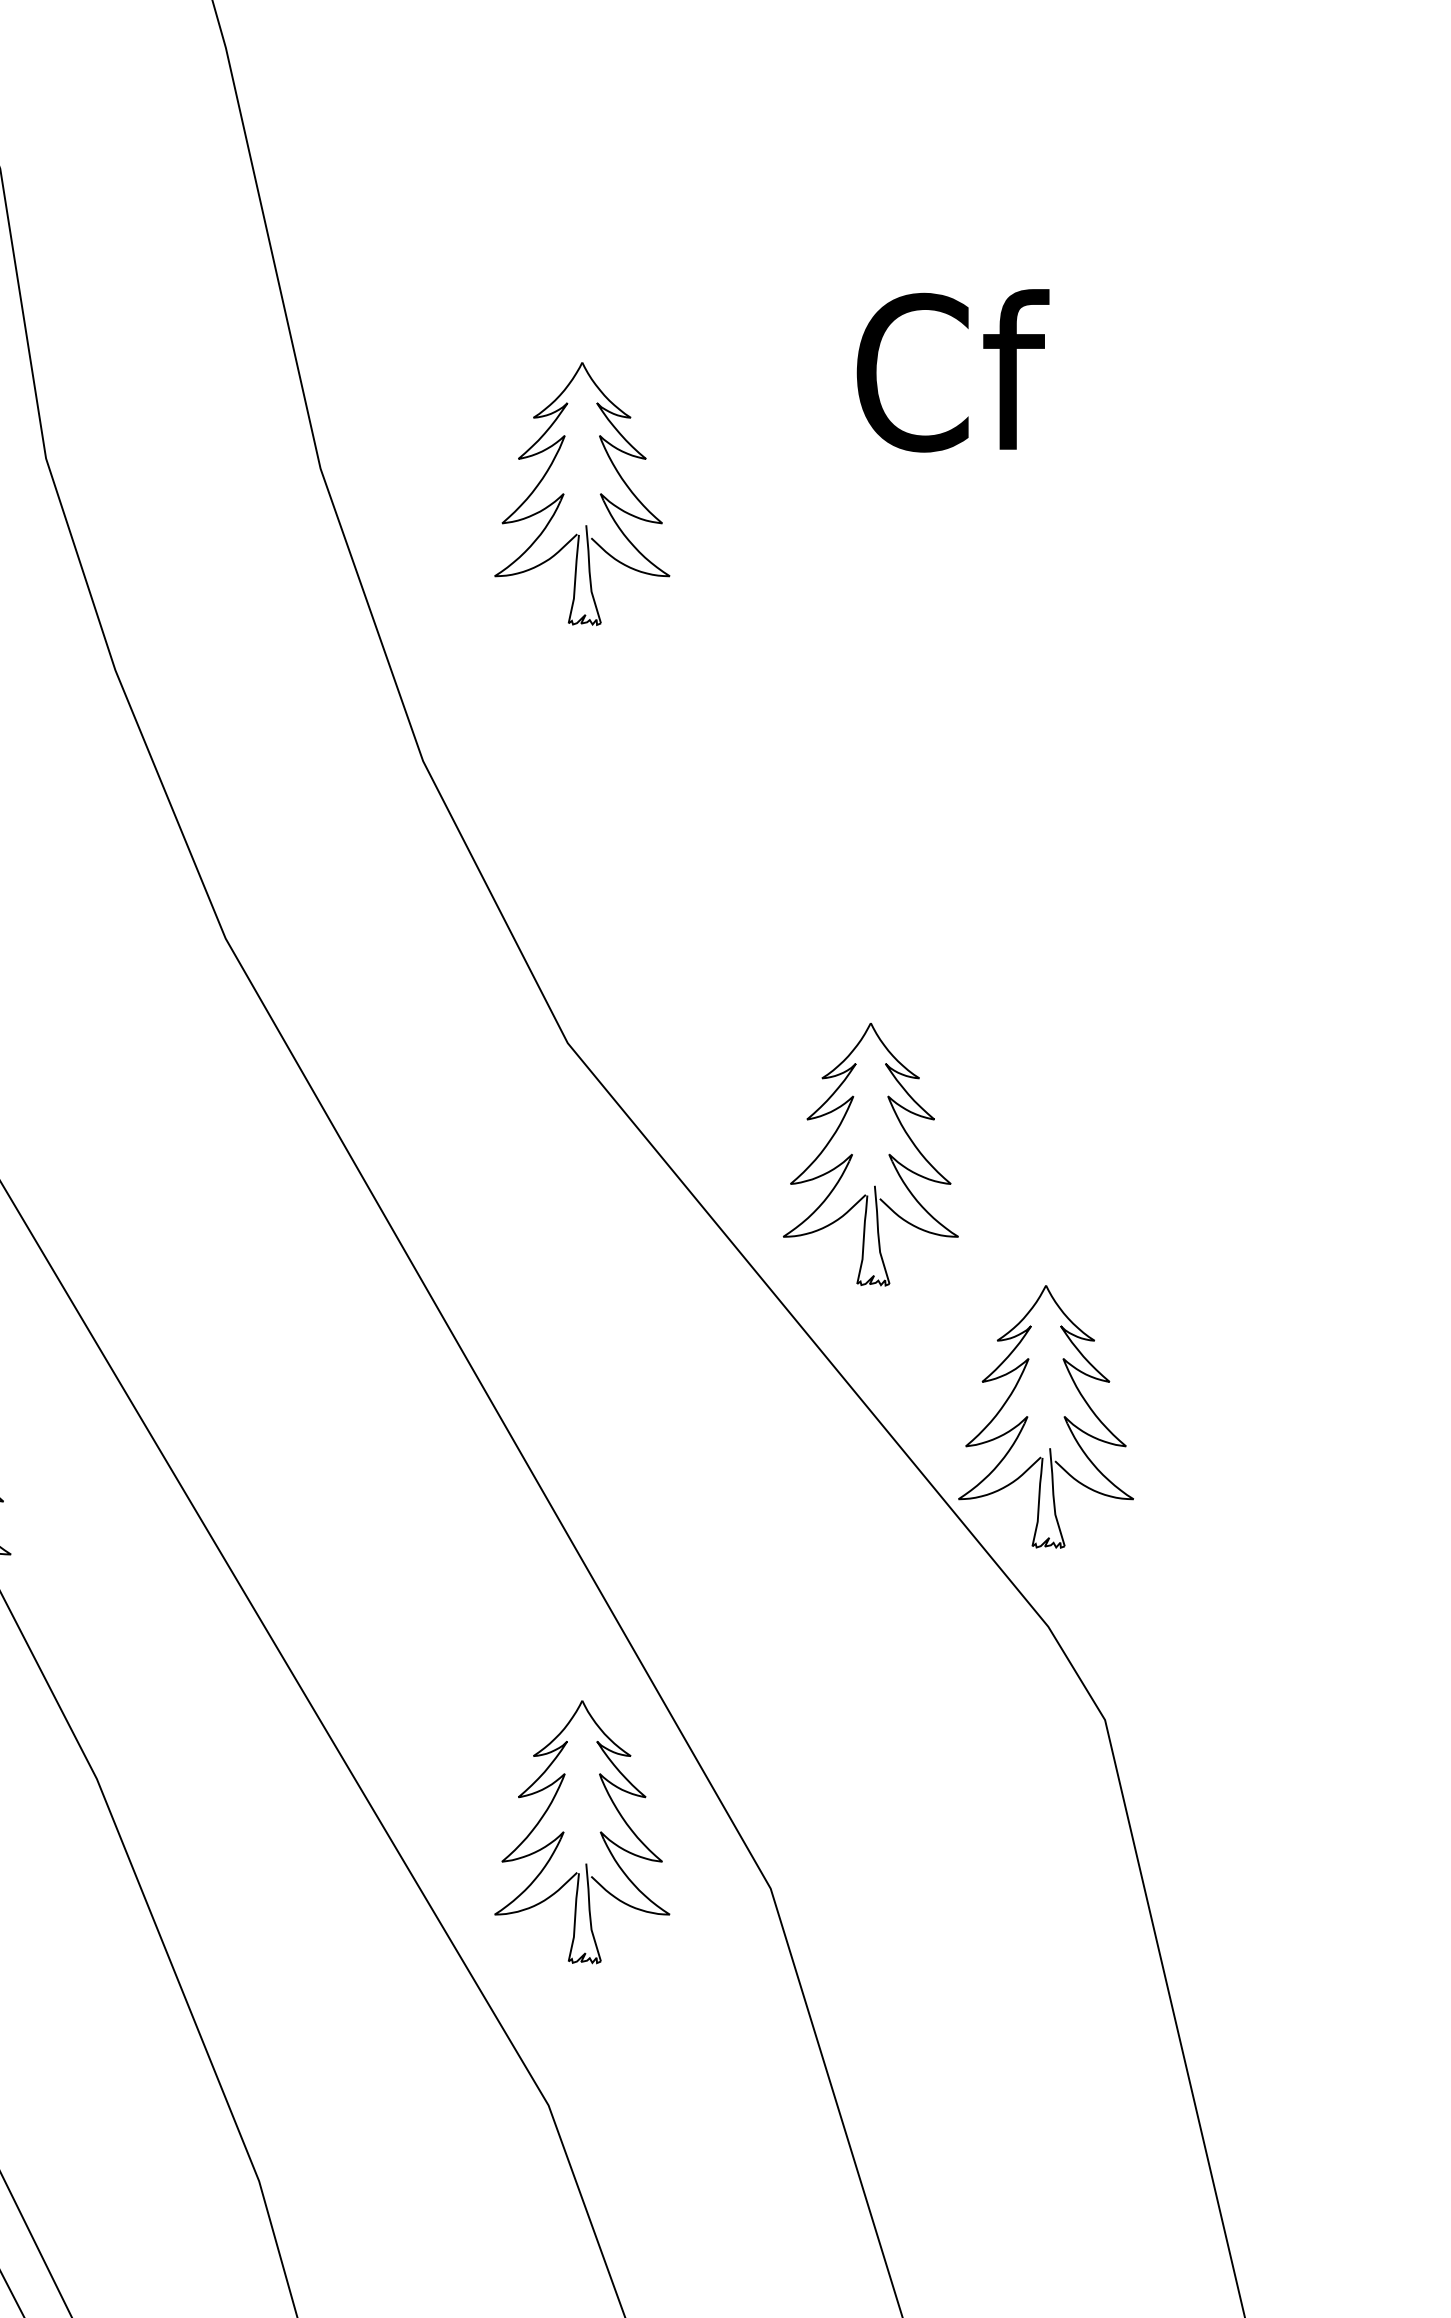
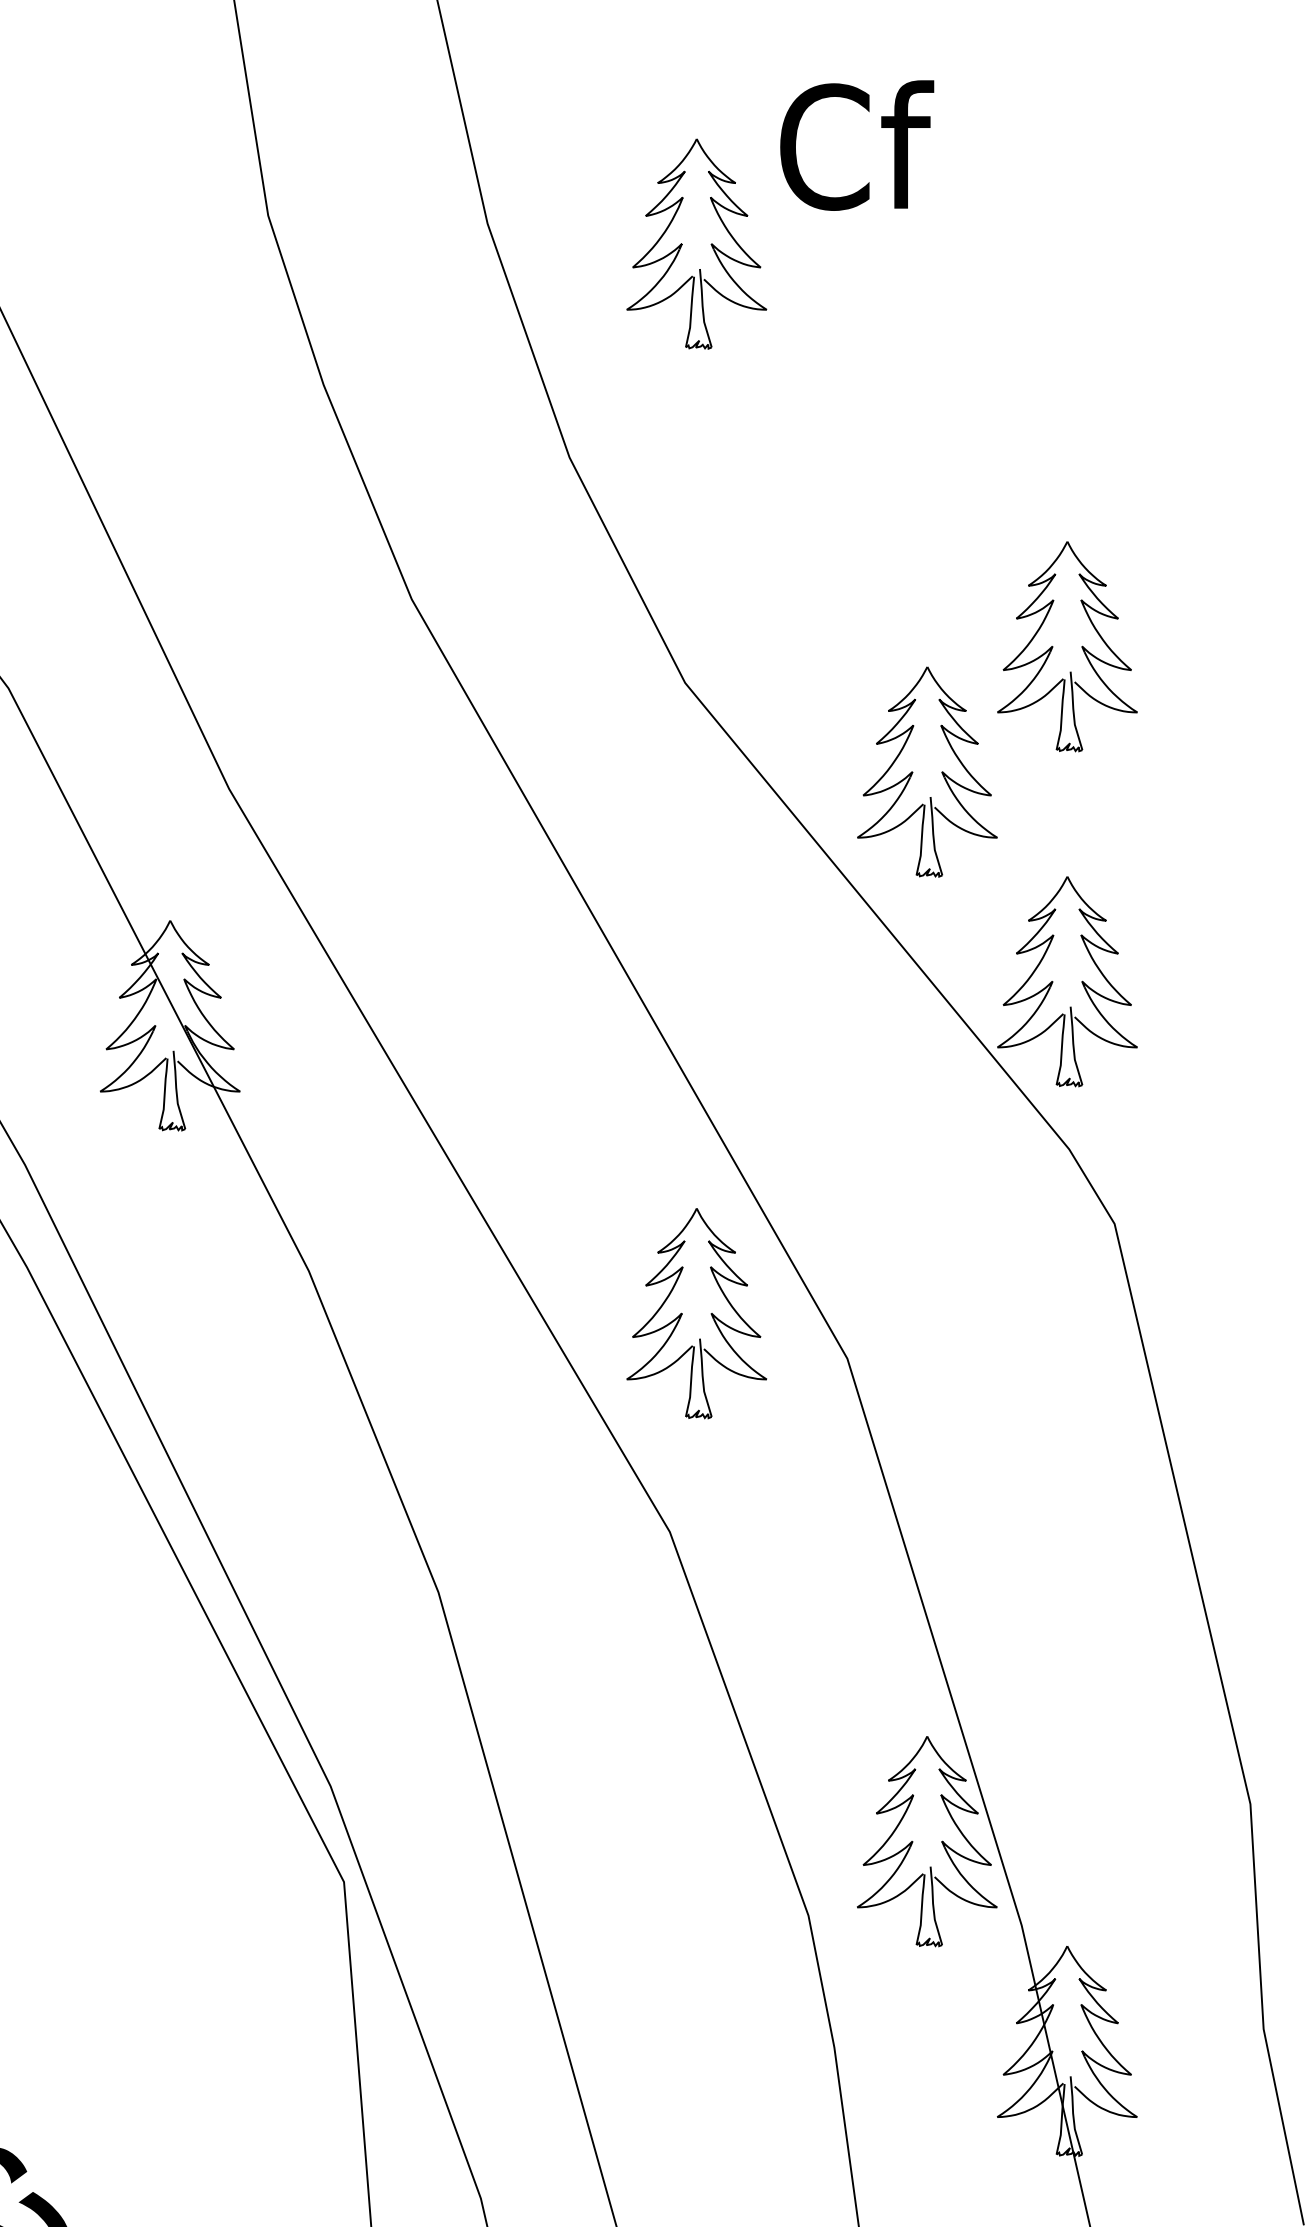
text: (953, 370) -> (857, 145), moved
part: (1028, 997) -> (1053, 646), added

